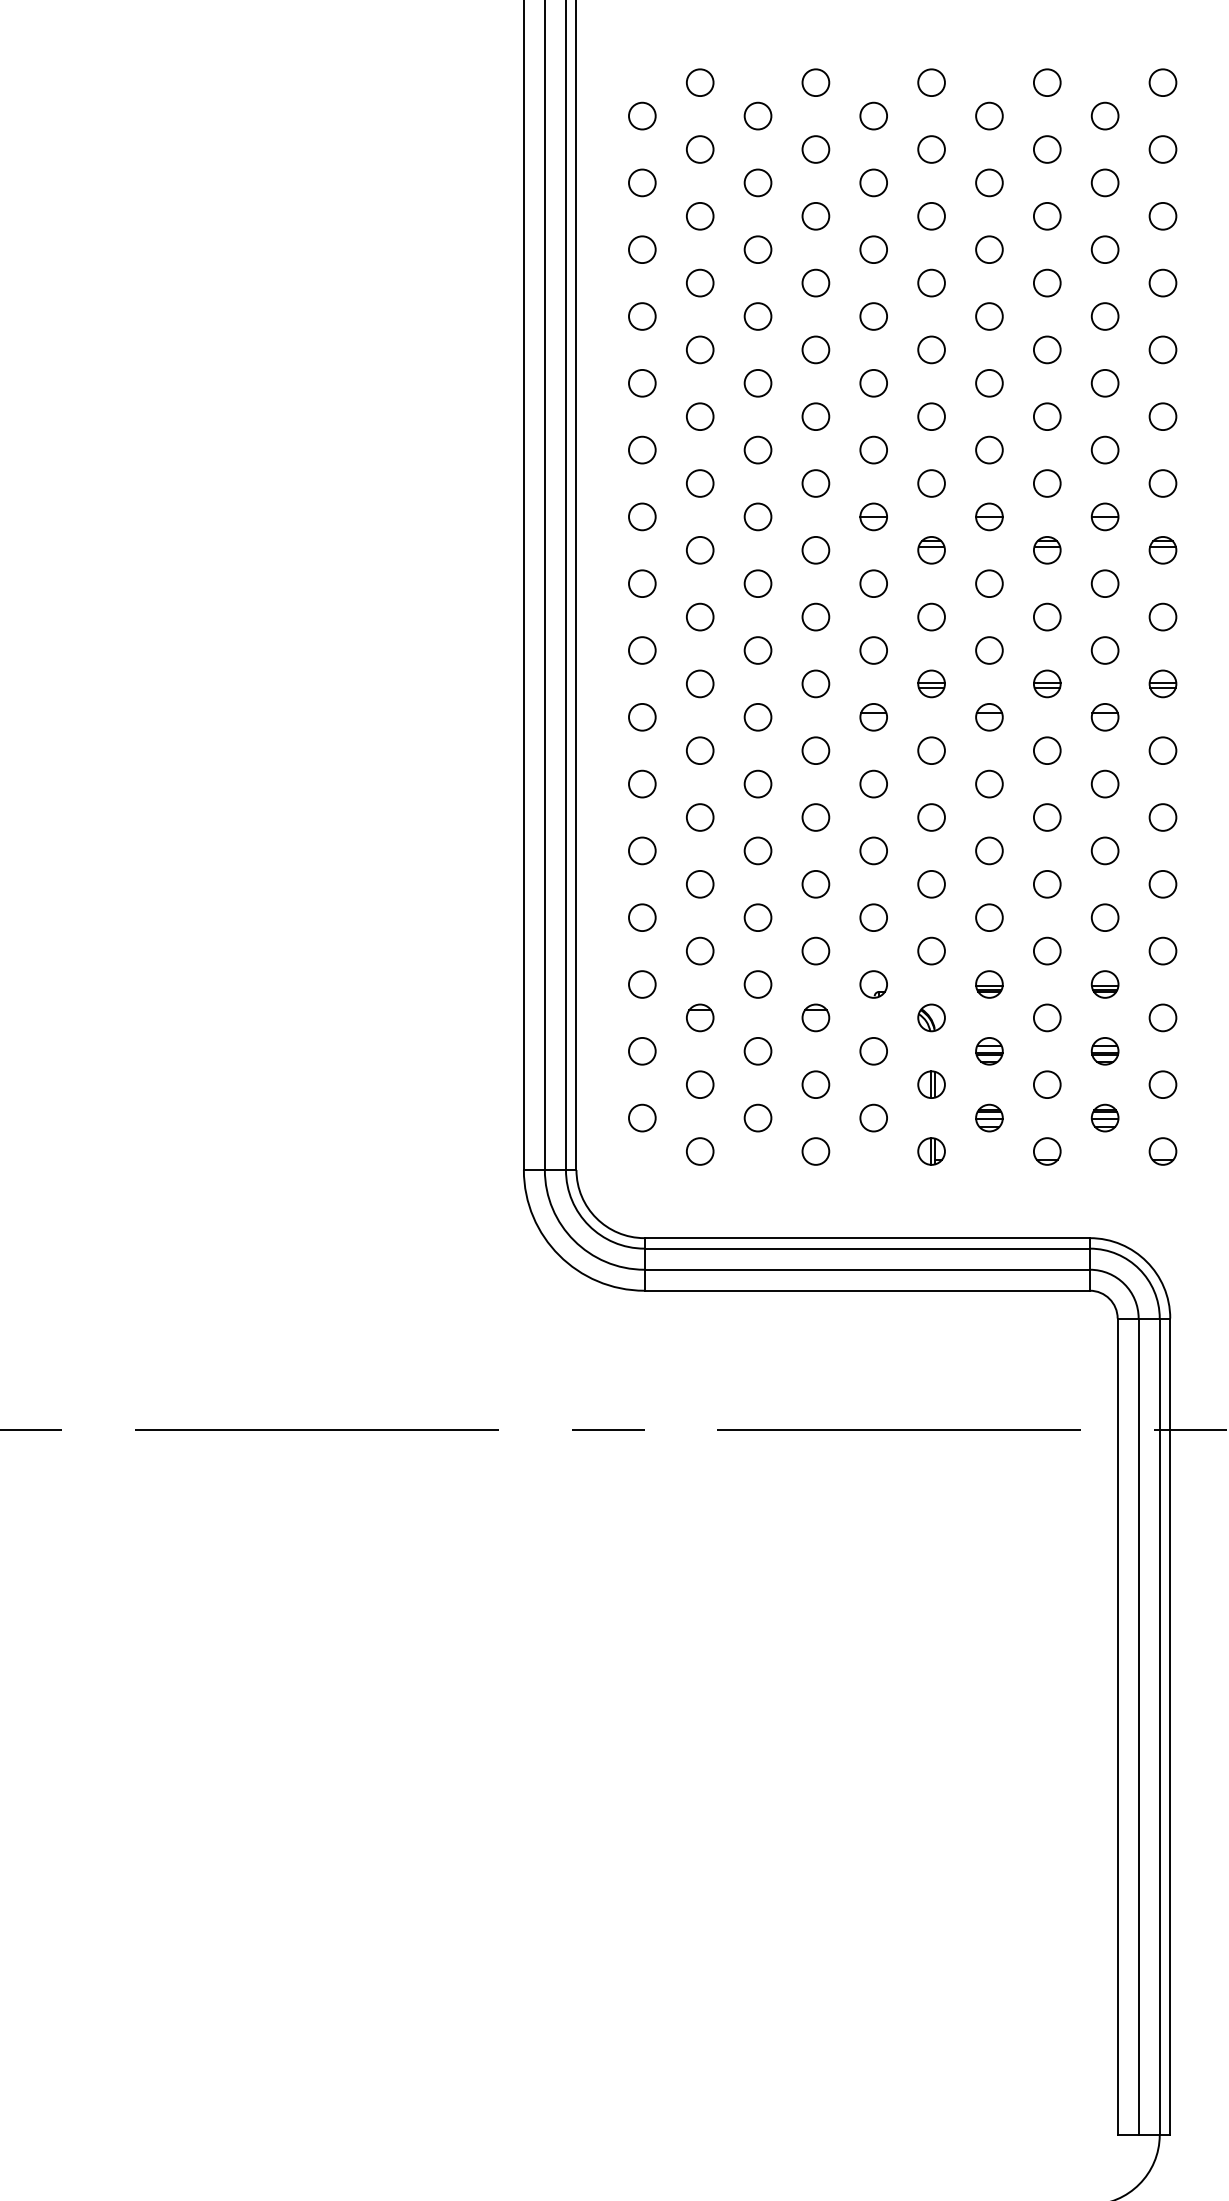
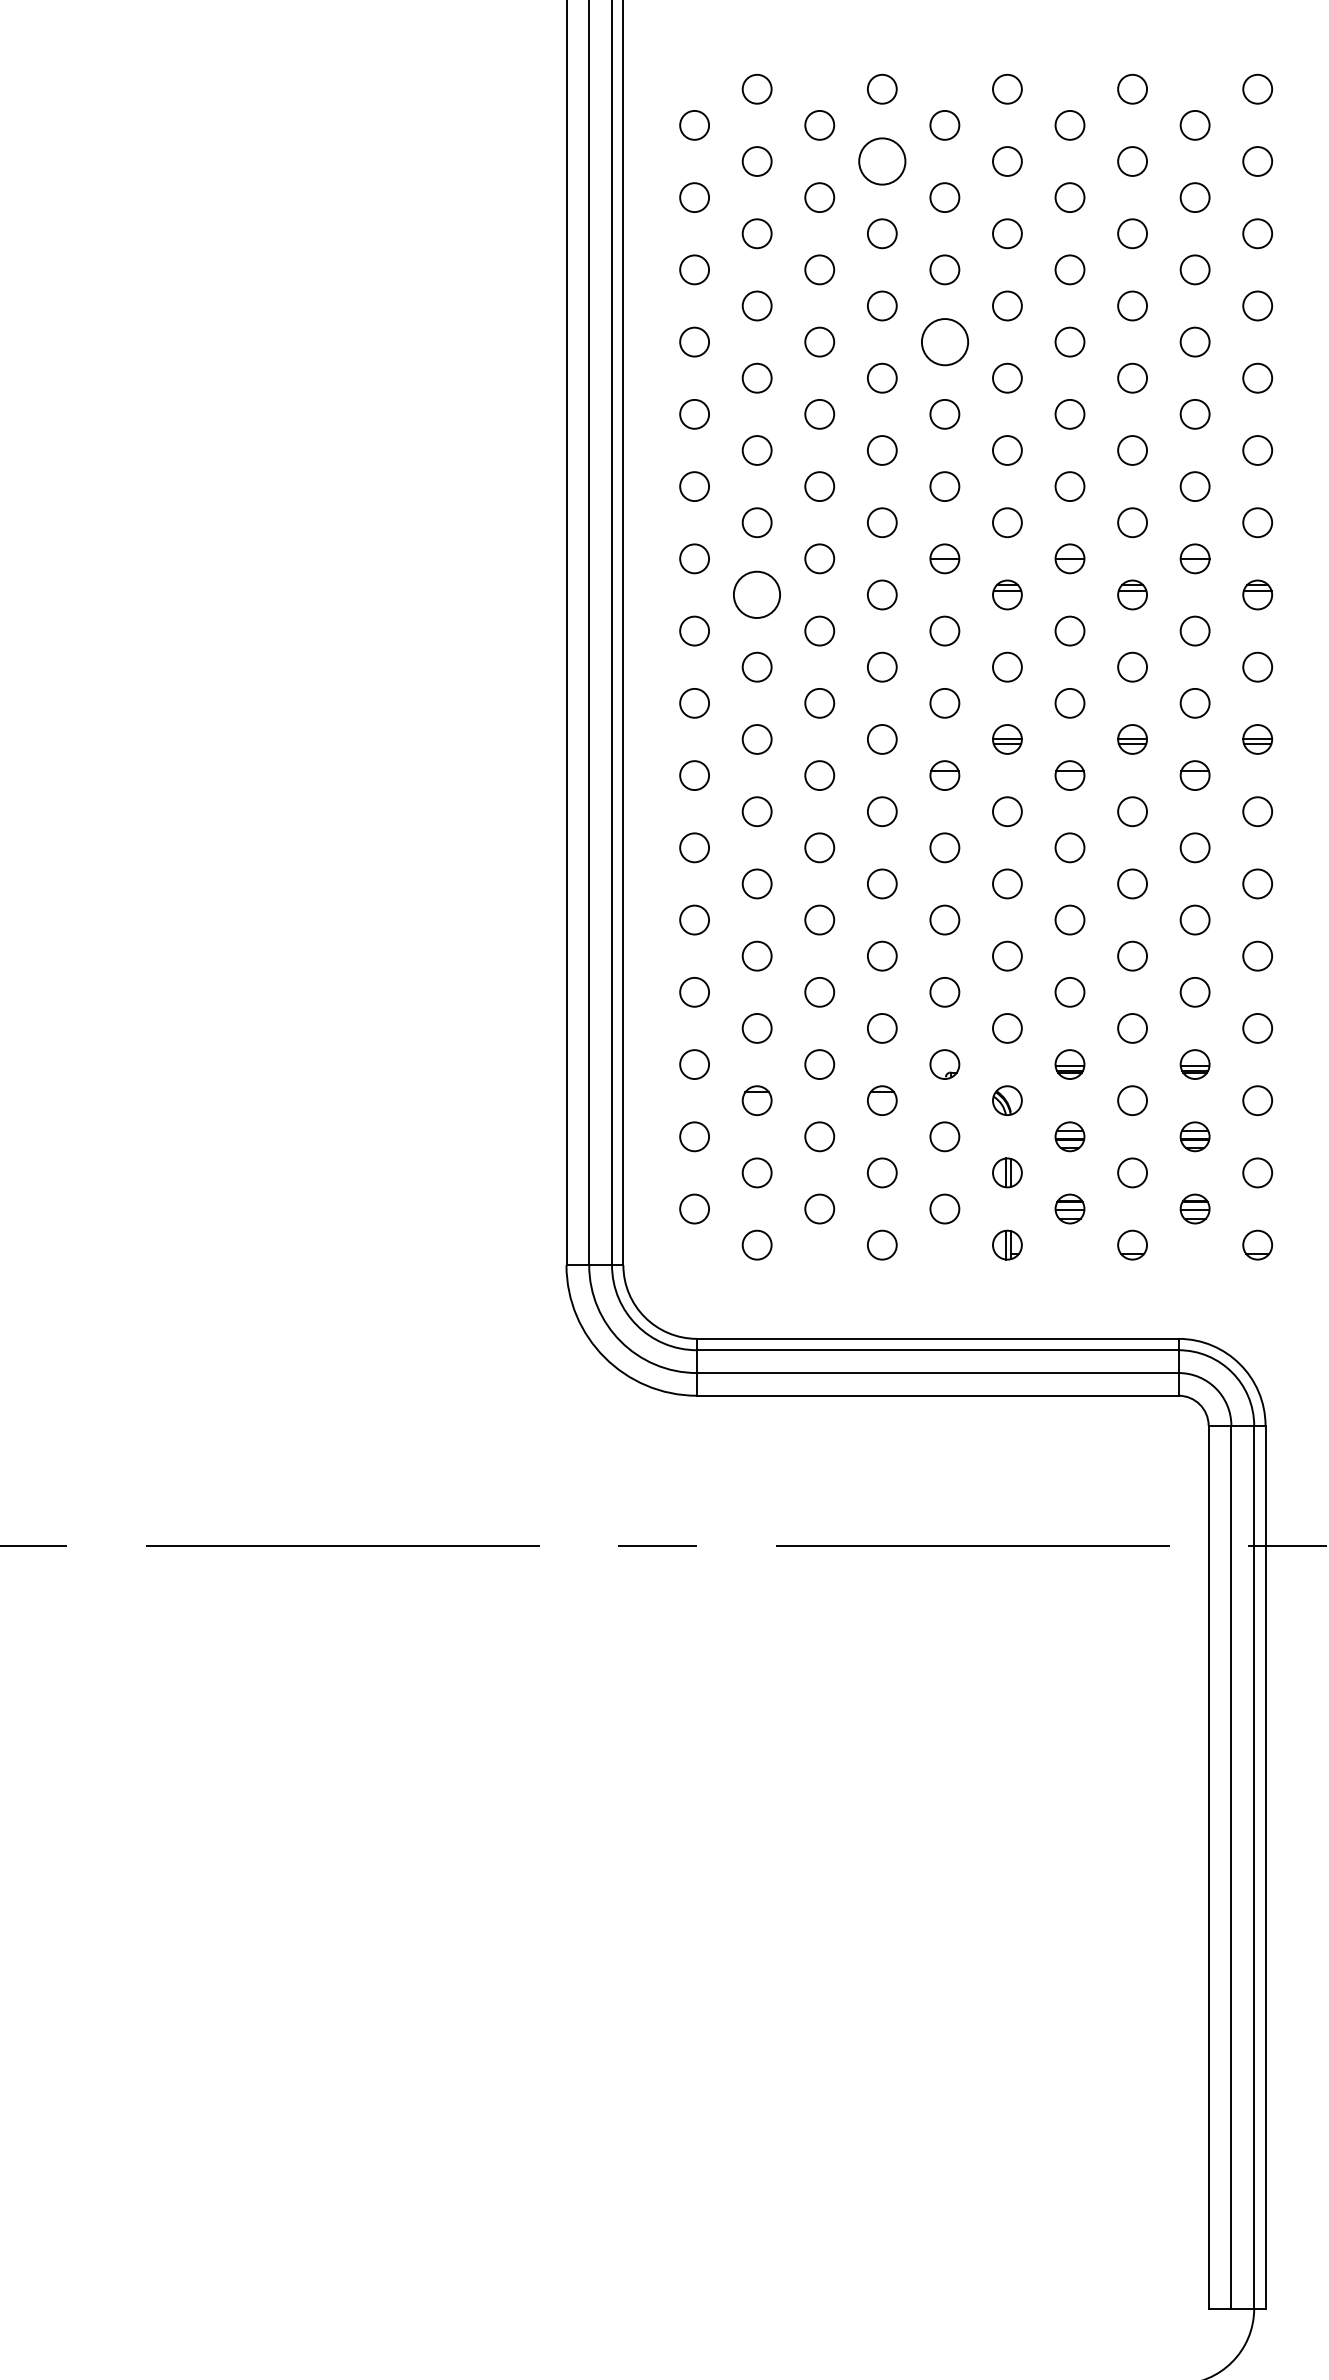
circle: (815, 149) -> (881, 161), size x1.6
circle: (873, 316) -> (944, 342), size x1.6
circle: (700, 550) -> (757, 595), size x1.6

